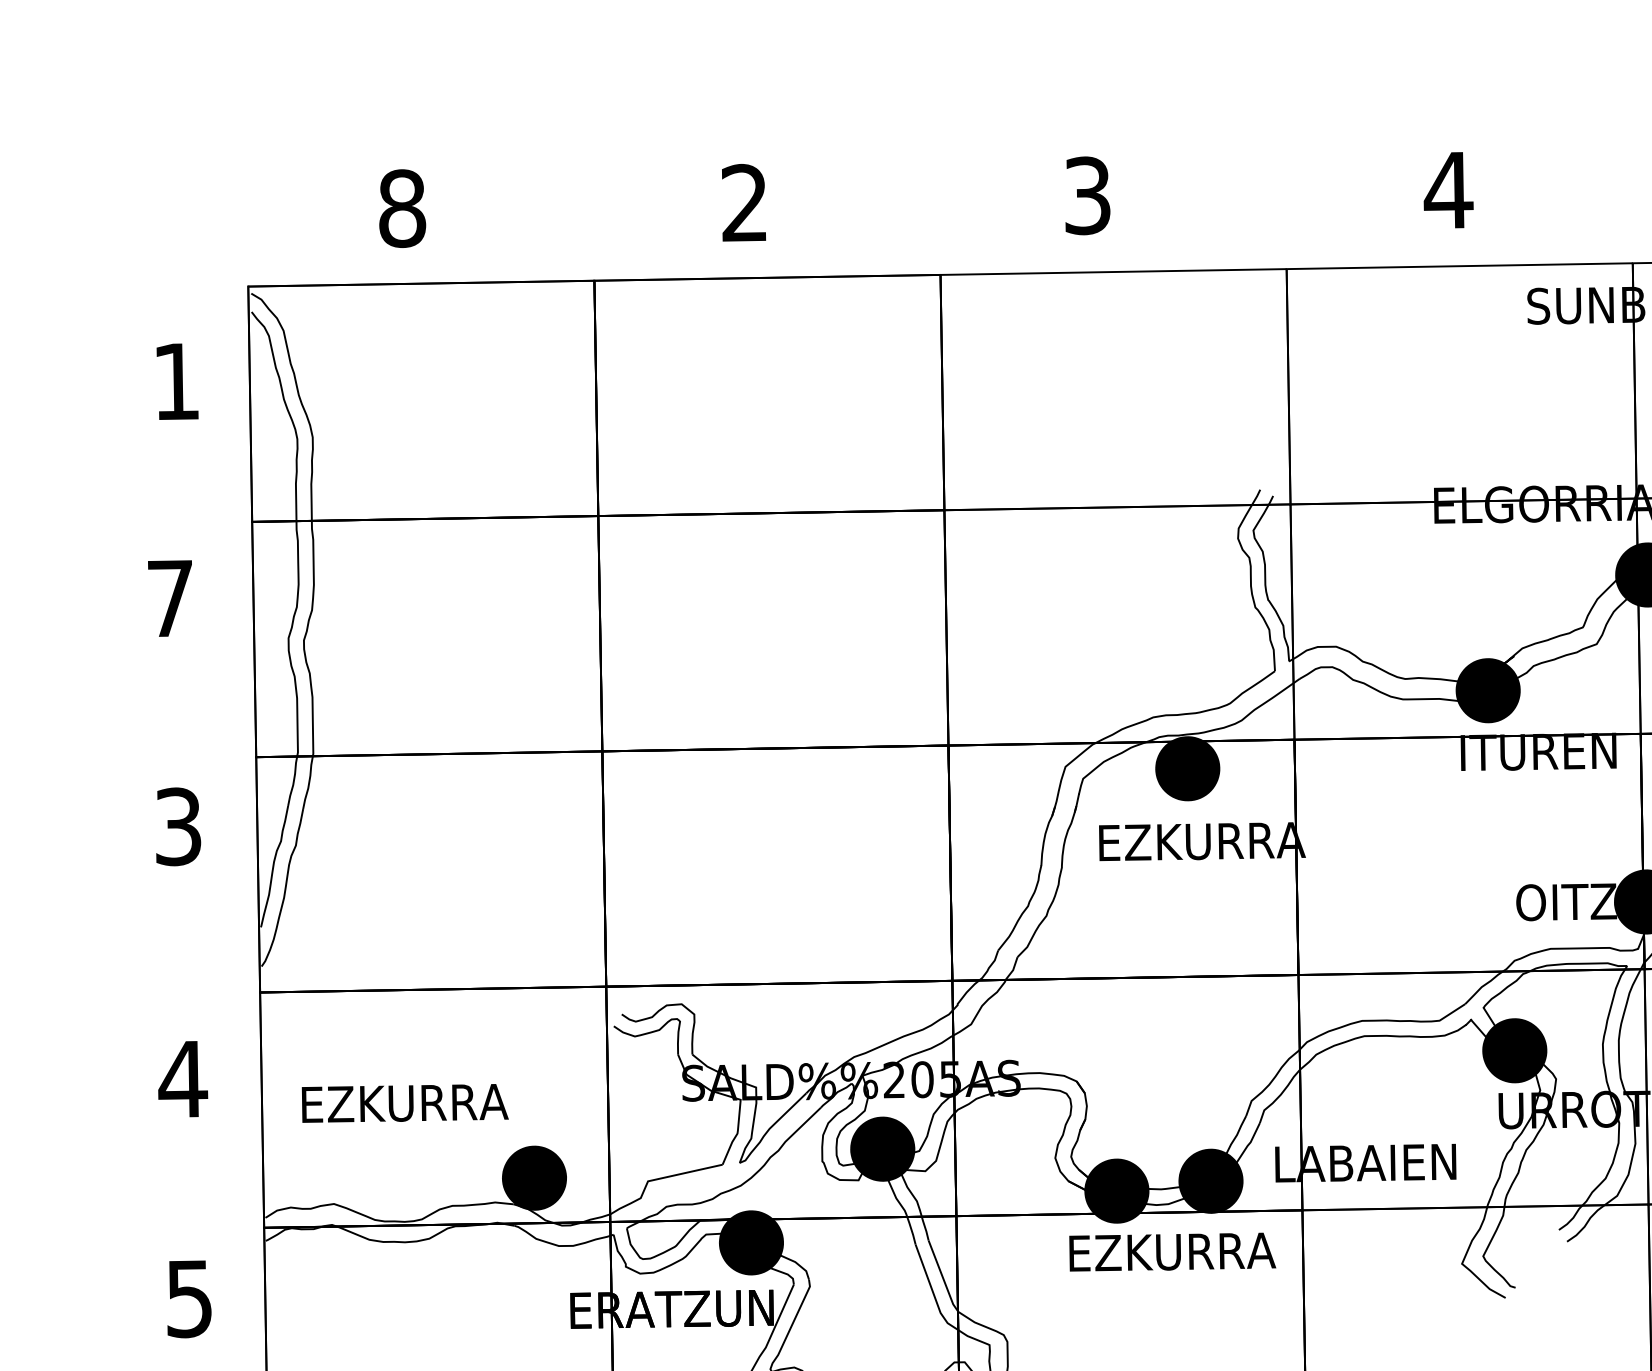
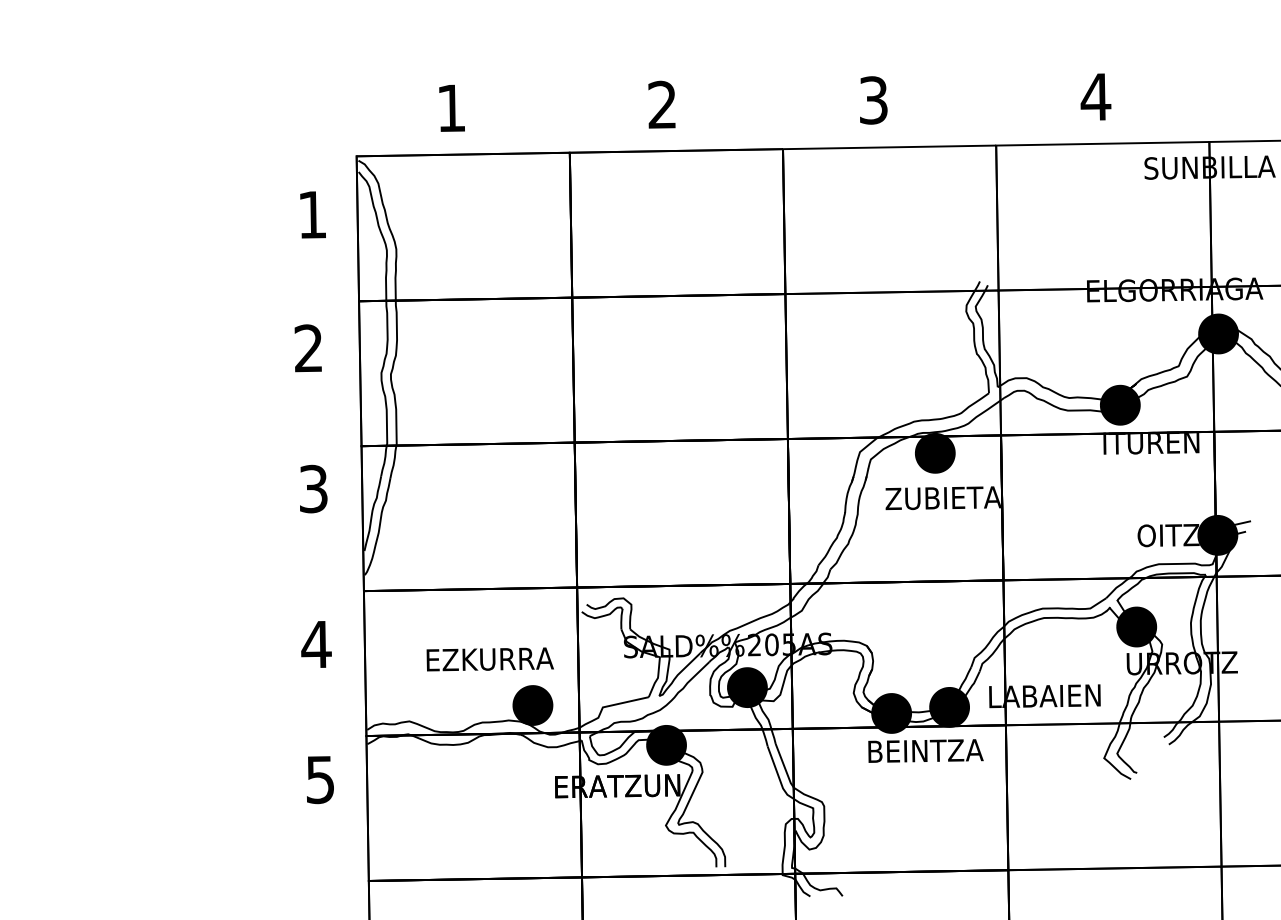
text: (402, 208) -> (451, 108), 8 -> 1
text: (168, 598) -> (307, 348), 7 -> 2
text: (1201, 842) -> (943, 498), EZKURRA -> ZUBIETA
text: (403, 1103) -> (489, 659), moved
text: (1171, 1251) -> (925, 750), EZKURRA -> BEINTZA

